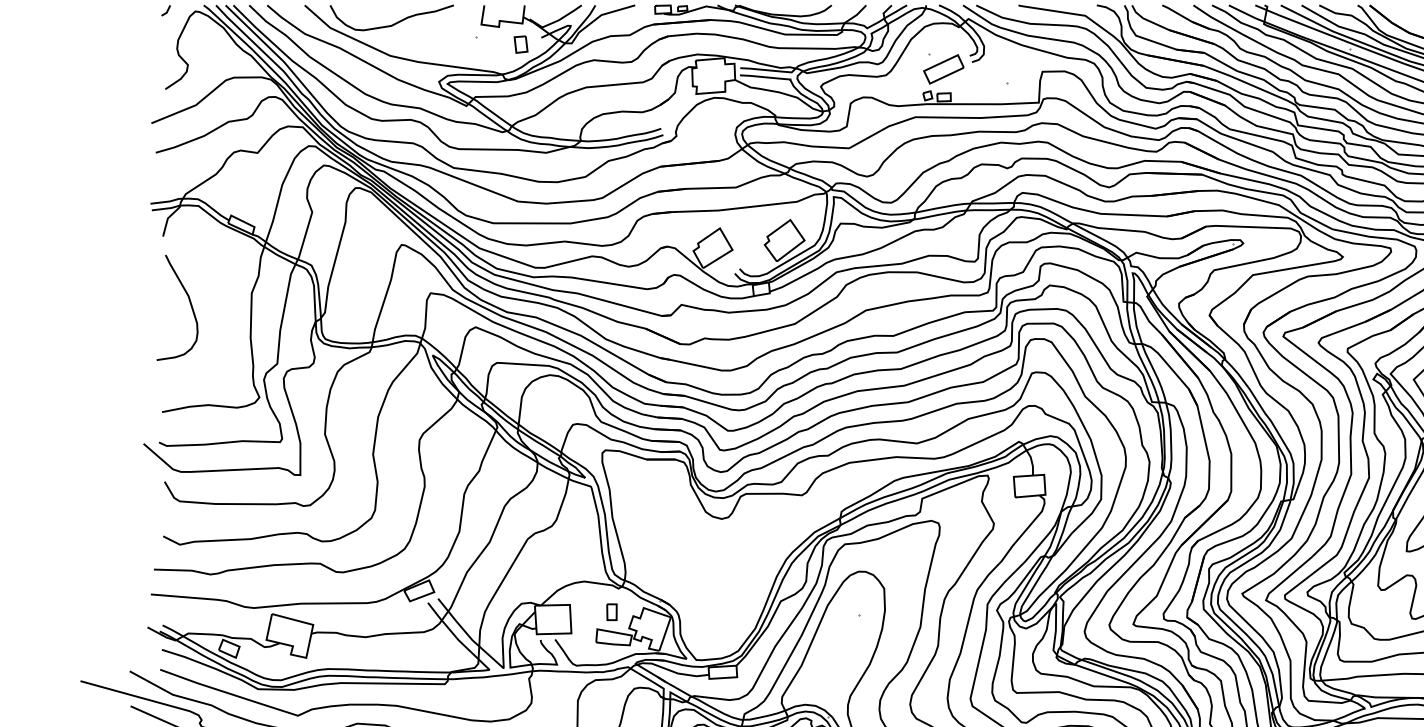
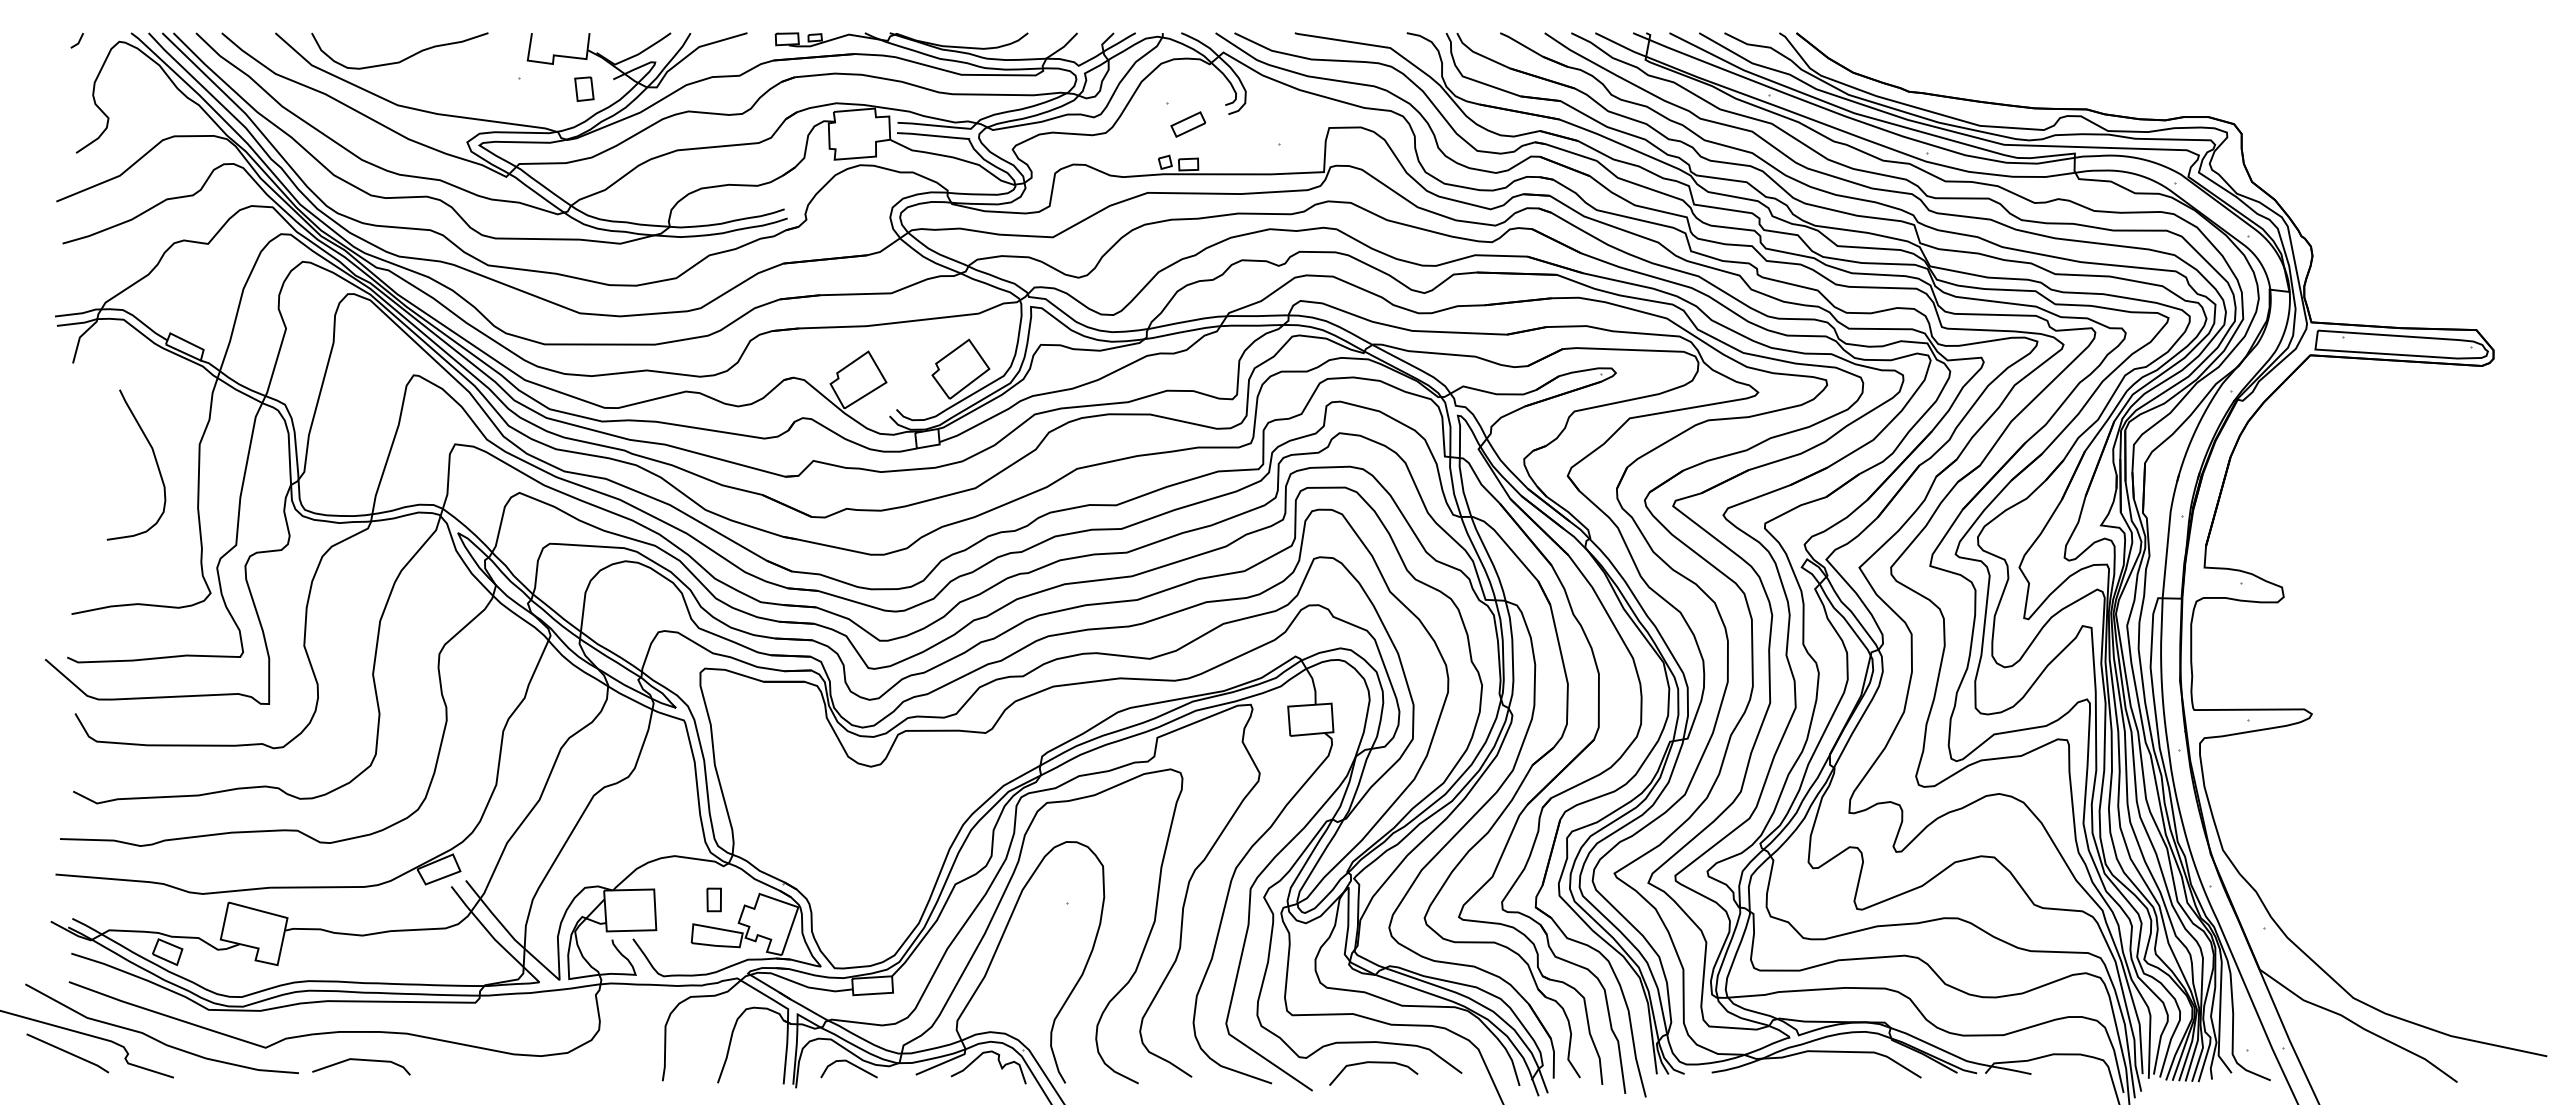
part: (944, 69) -> (1188, 124), size x0.6
curve: (190, 303) -> (154, 458), moved

